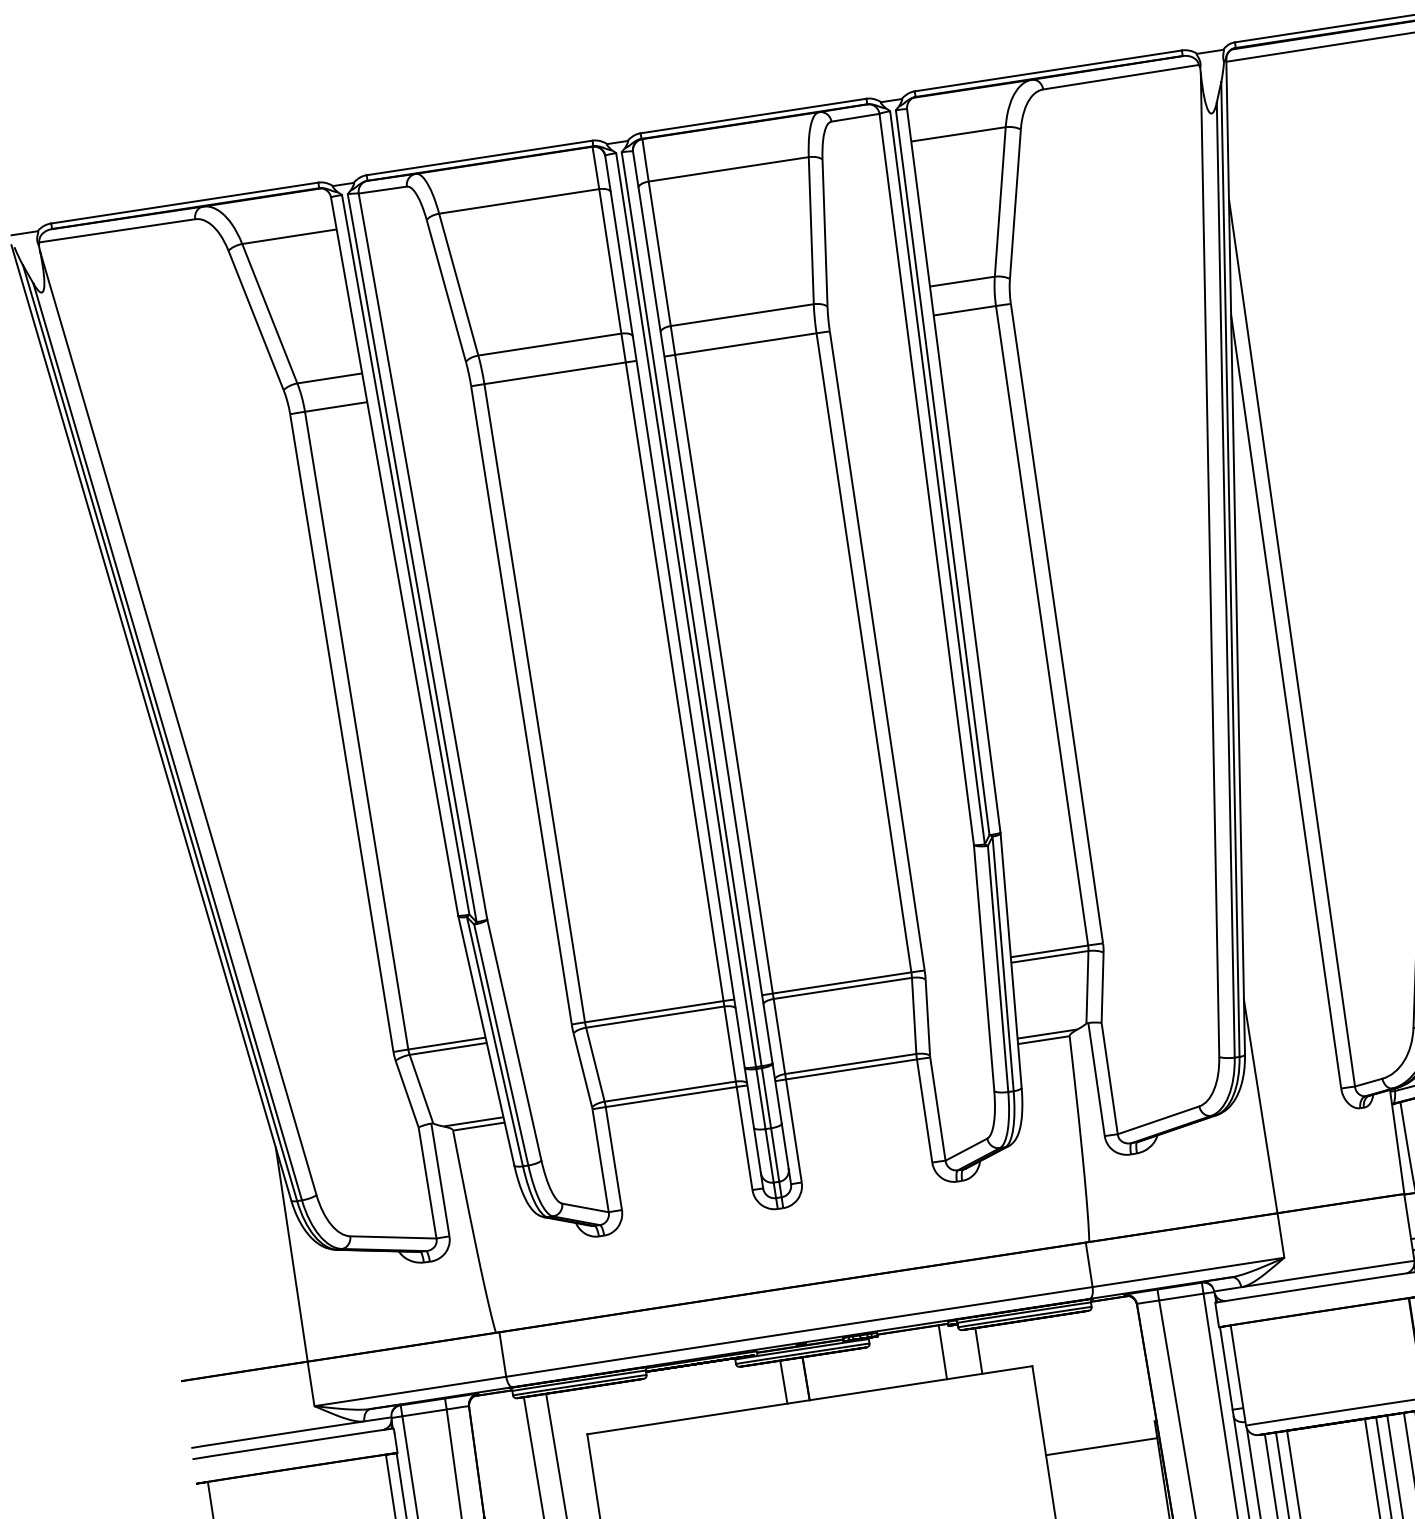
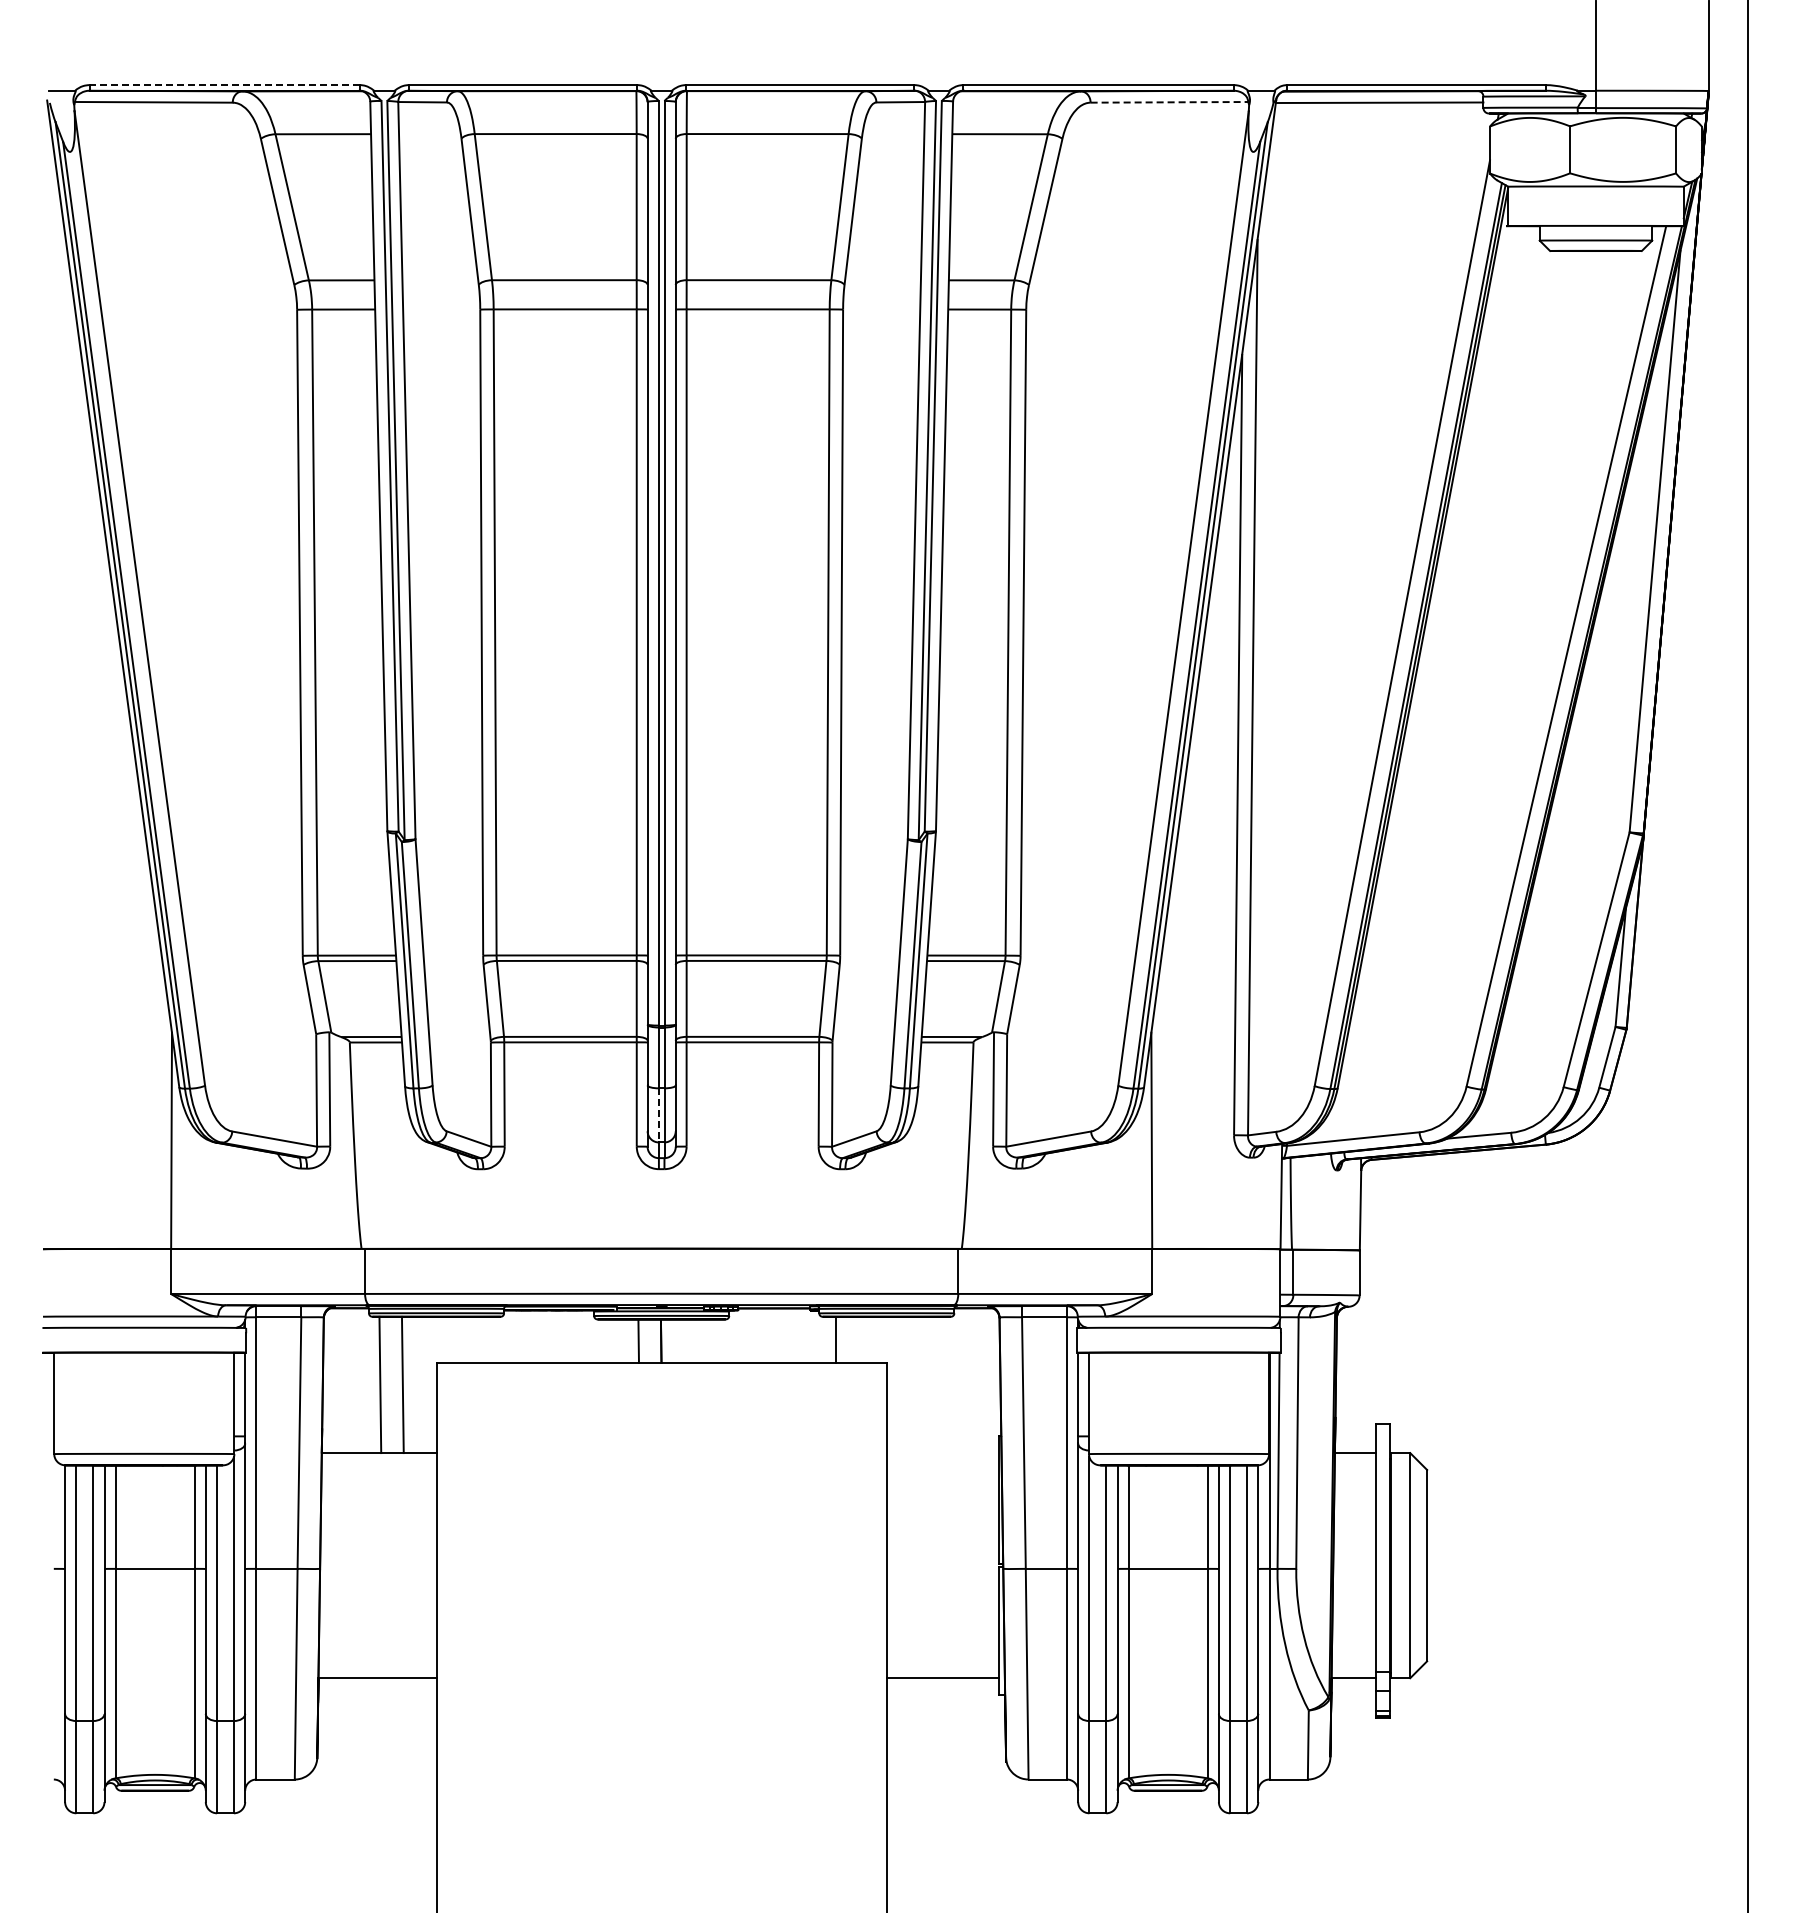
line: (1121, 77) -> (1169, 102), solid -> dashed
line: (184, 203) -> (224, 85), solid -> dashed
line: (769, 1156) -> (658, 1115), solid -> dashed
line: (942, 1352) -> (800, 1335), removed
line: (1101, 1447) -> (942, 1453), removed

